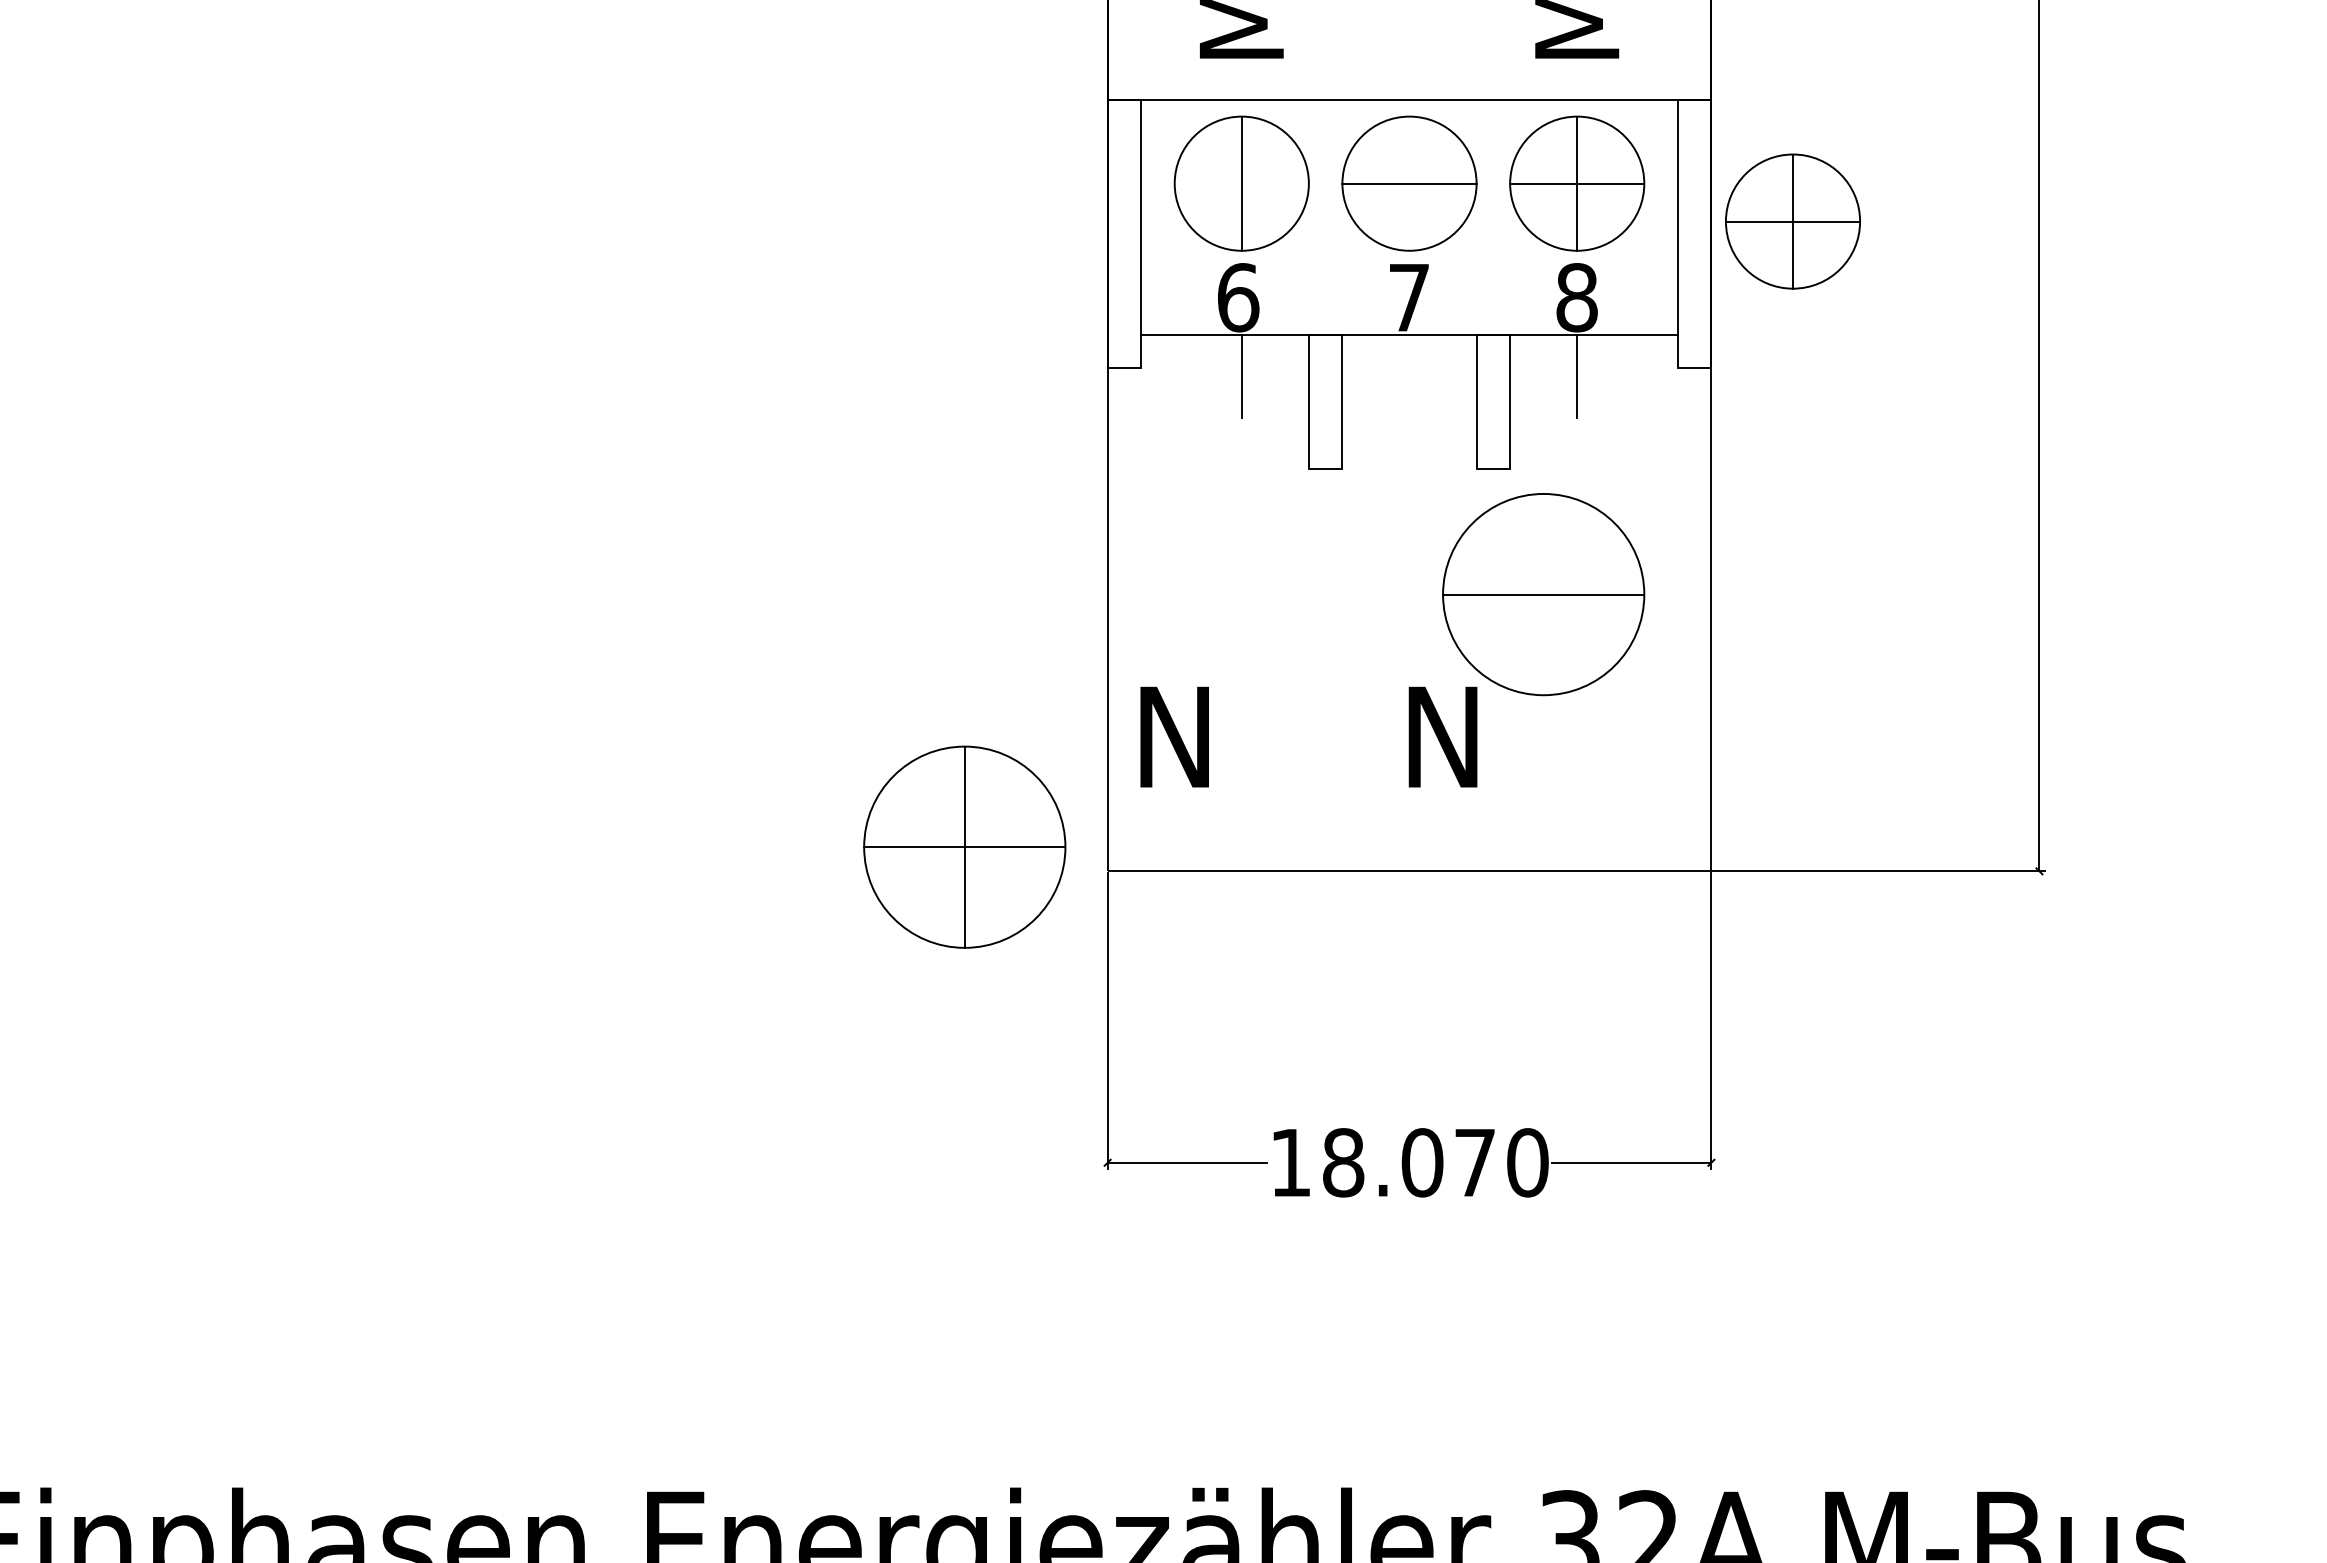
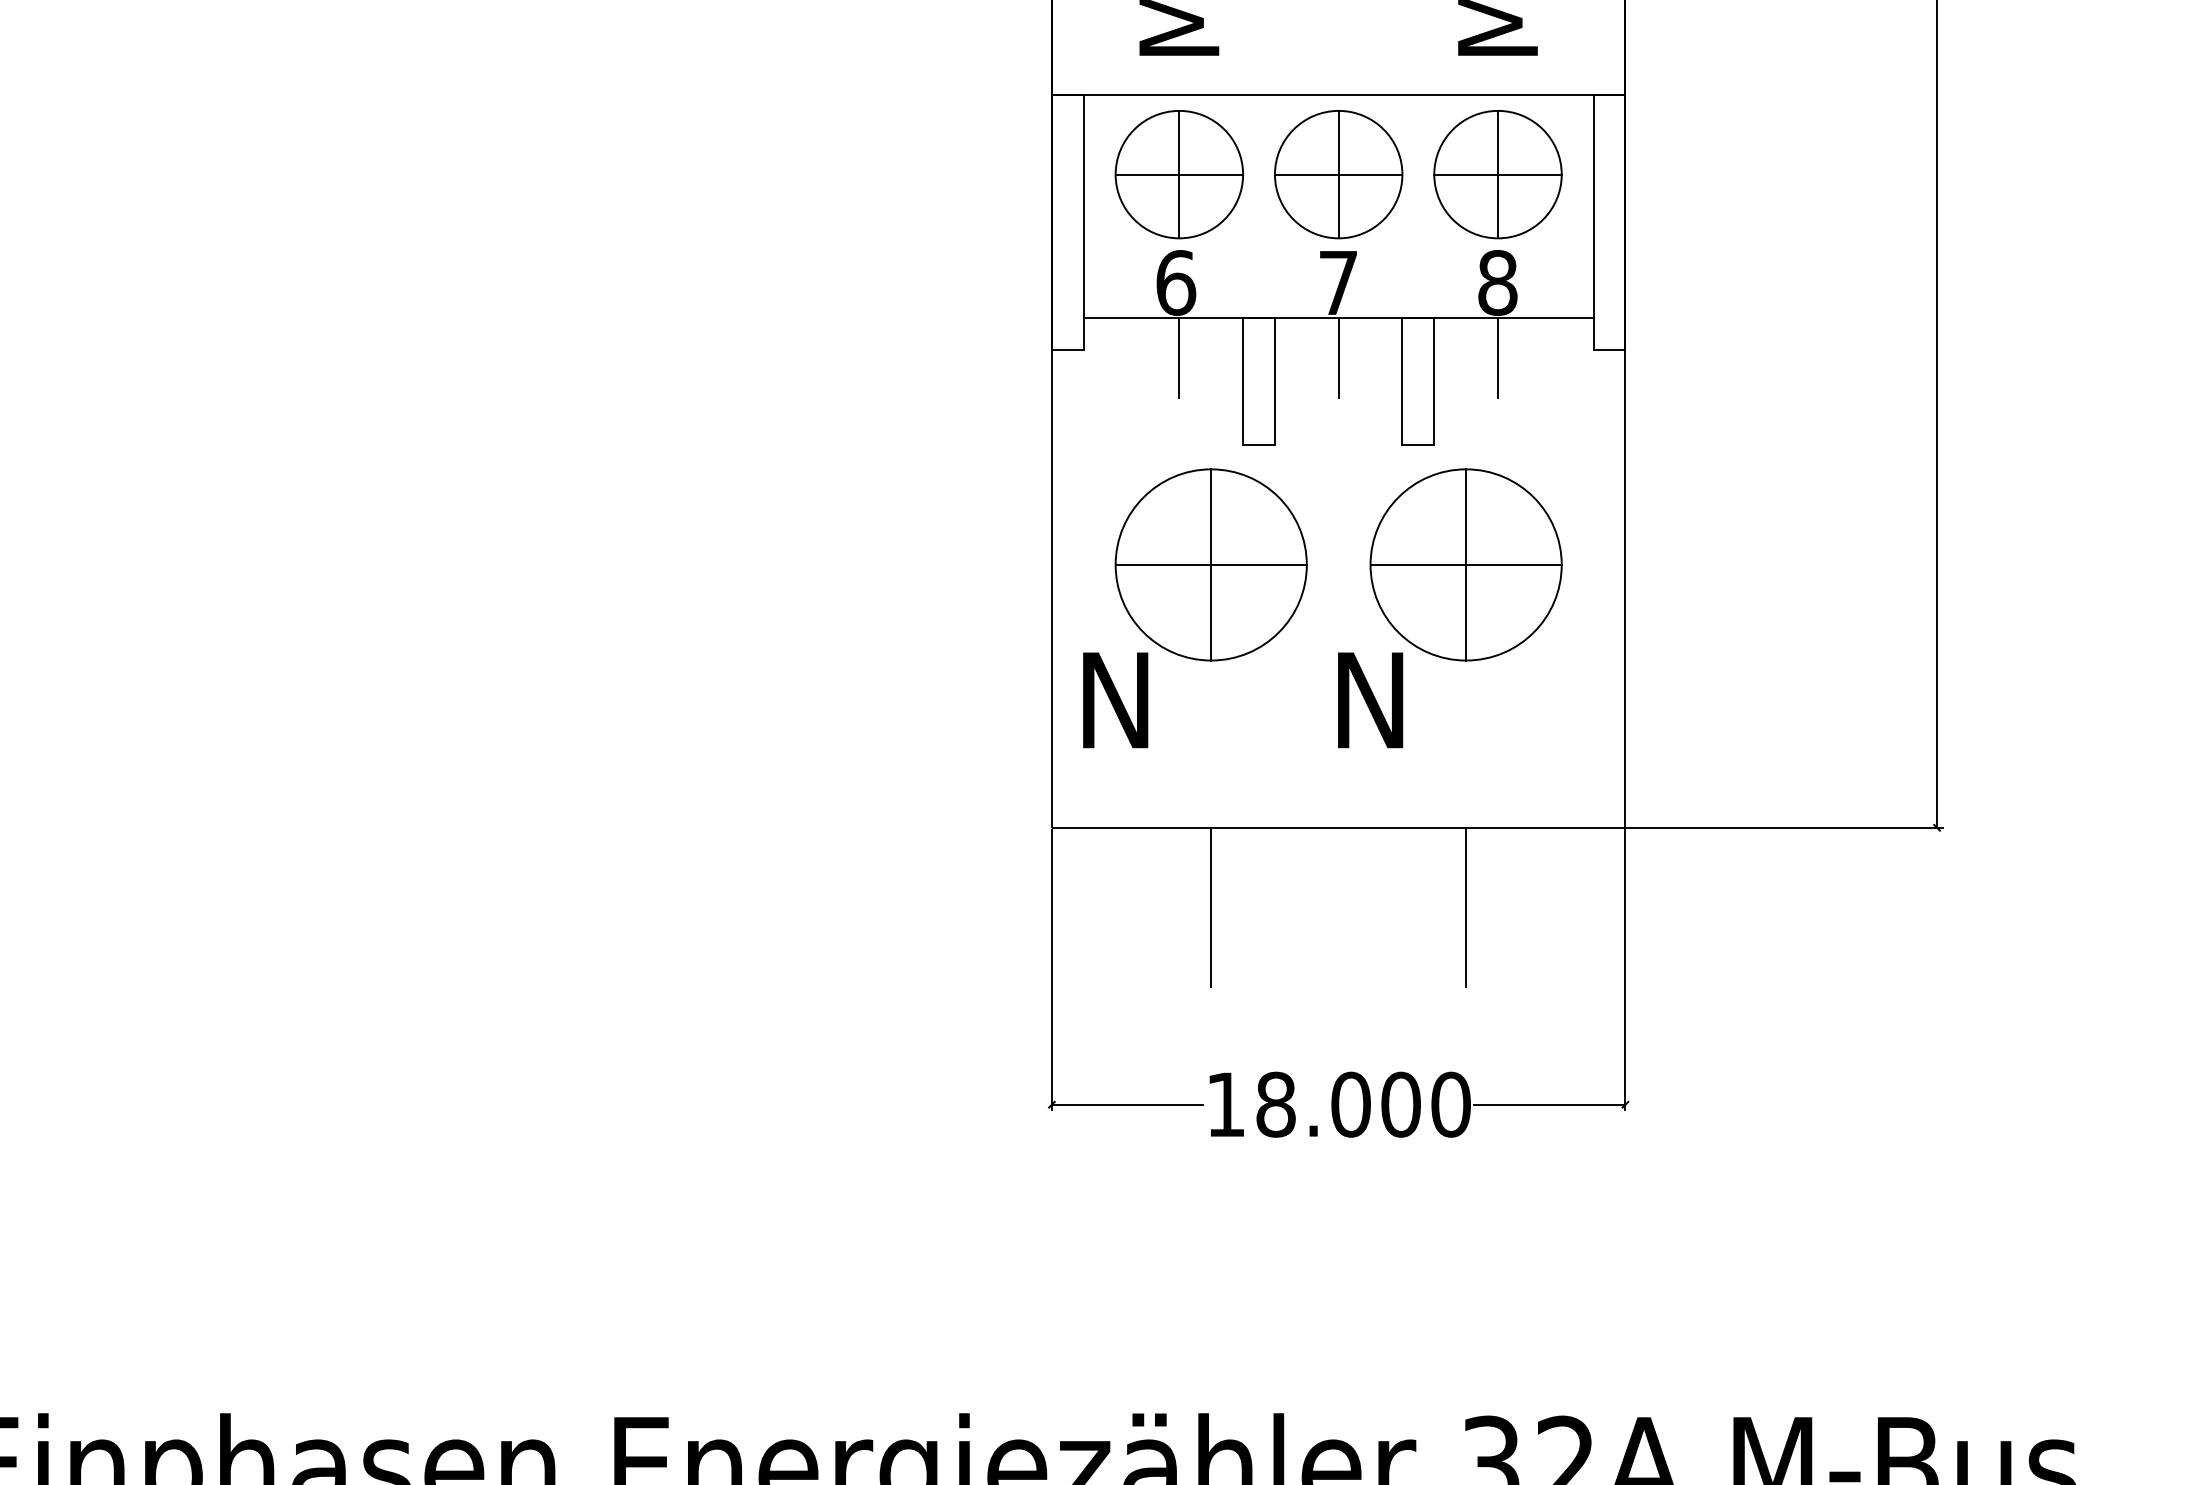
line: (1241, 183) -> (1179, 174), added
line: (1409, 183) -> (1338, 174), added
part: (1792, 221) -> (1702, 210), removed
line: (1409, 376) -> (1338, 357), added
line: (1544, 594) -> (1466, 564), added
part: (964, 846) -> (1210, 564), moved
line: (1275, 955) -> (1211, 907), added
line: (1544, 955) -> (1466, 907), added
text: (1474, 1162) -> (1400, 1104), 18.070 -> 18.000

